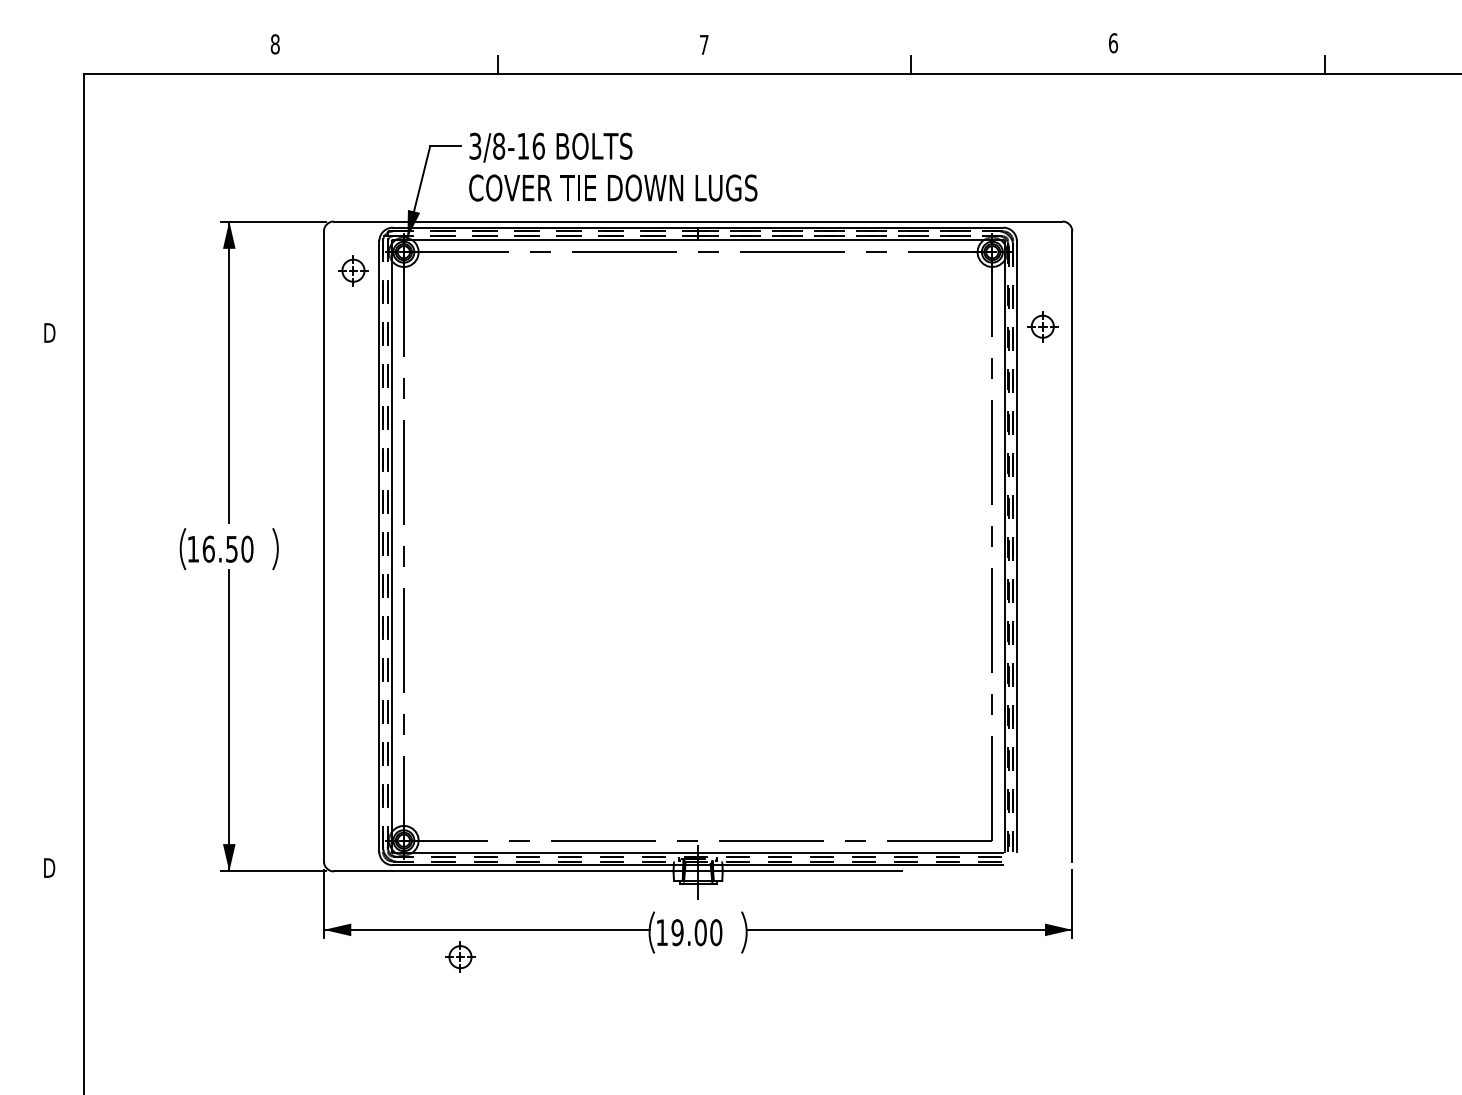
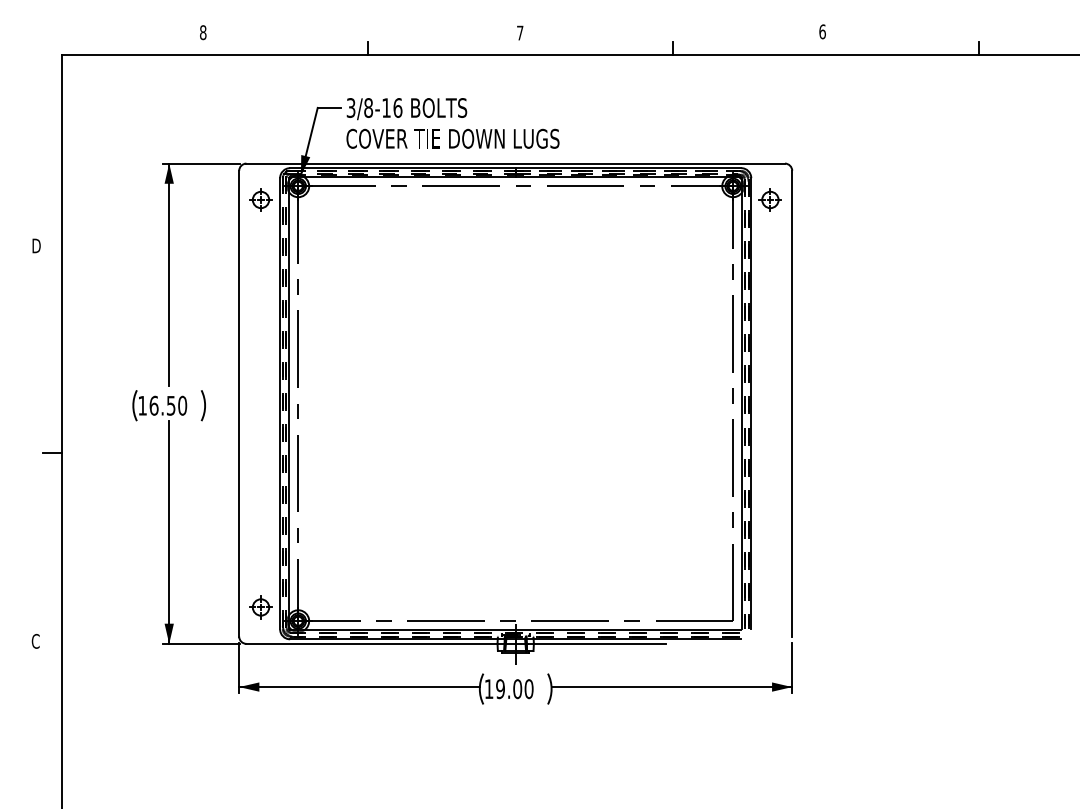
part: (1042, 326) -> (770, 199), moved
line: (70, 612) -> (51, 452), added
text: (49, 868) -> (36, 641), D -> C
part: (460, 956) -> (261, 606), moved

